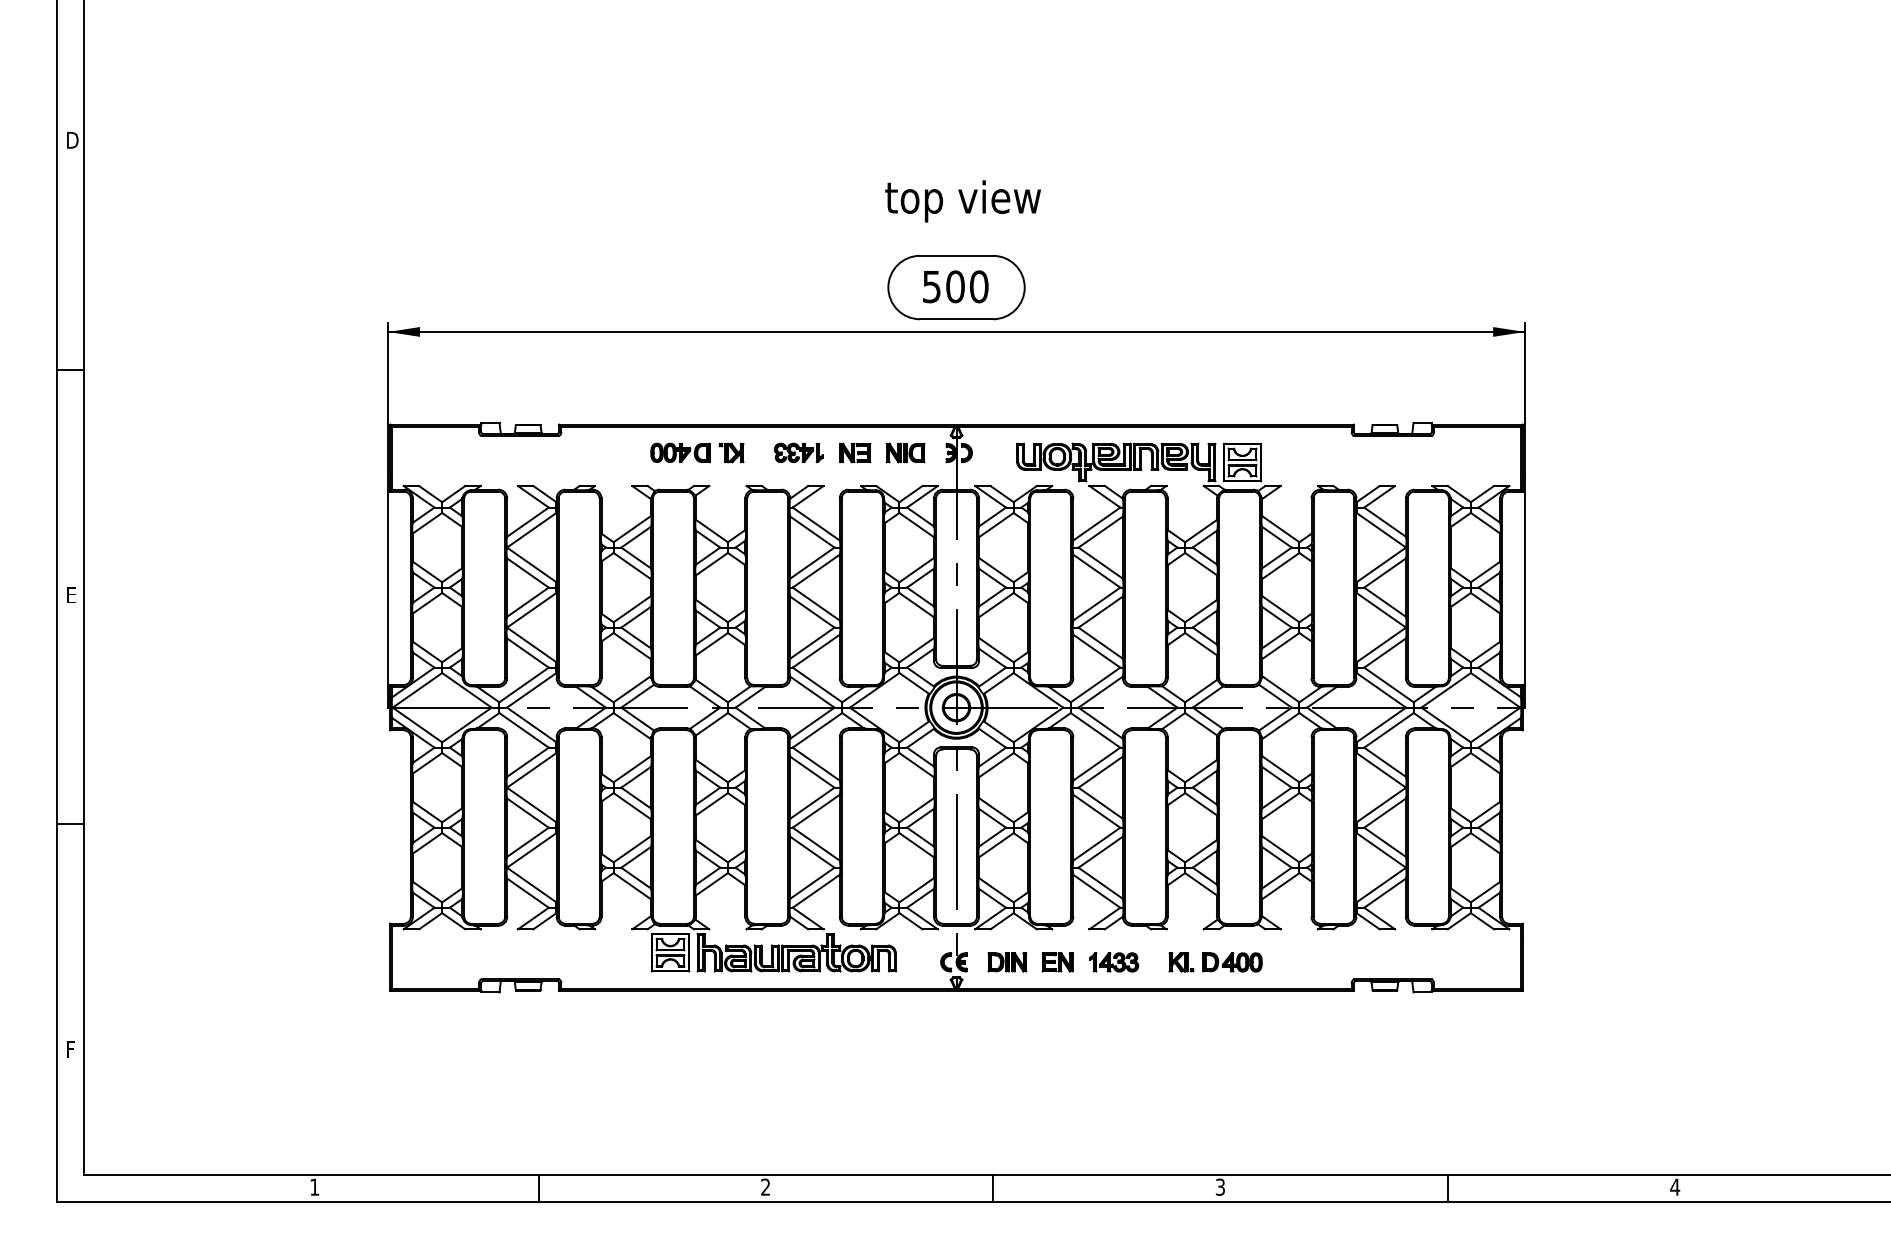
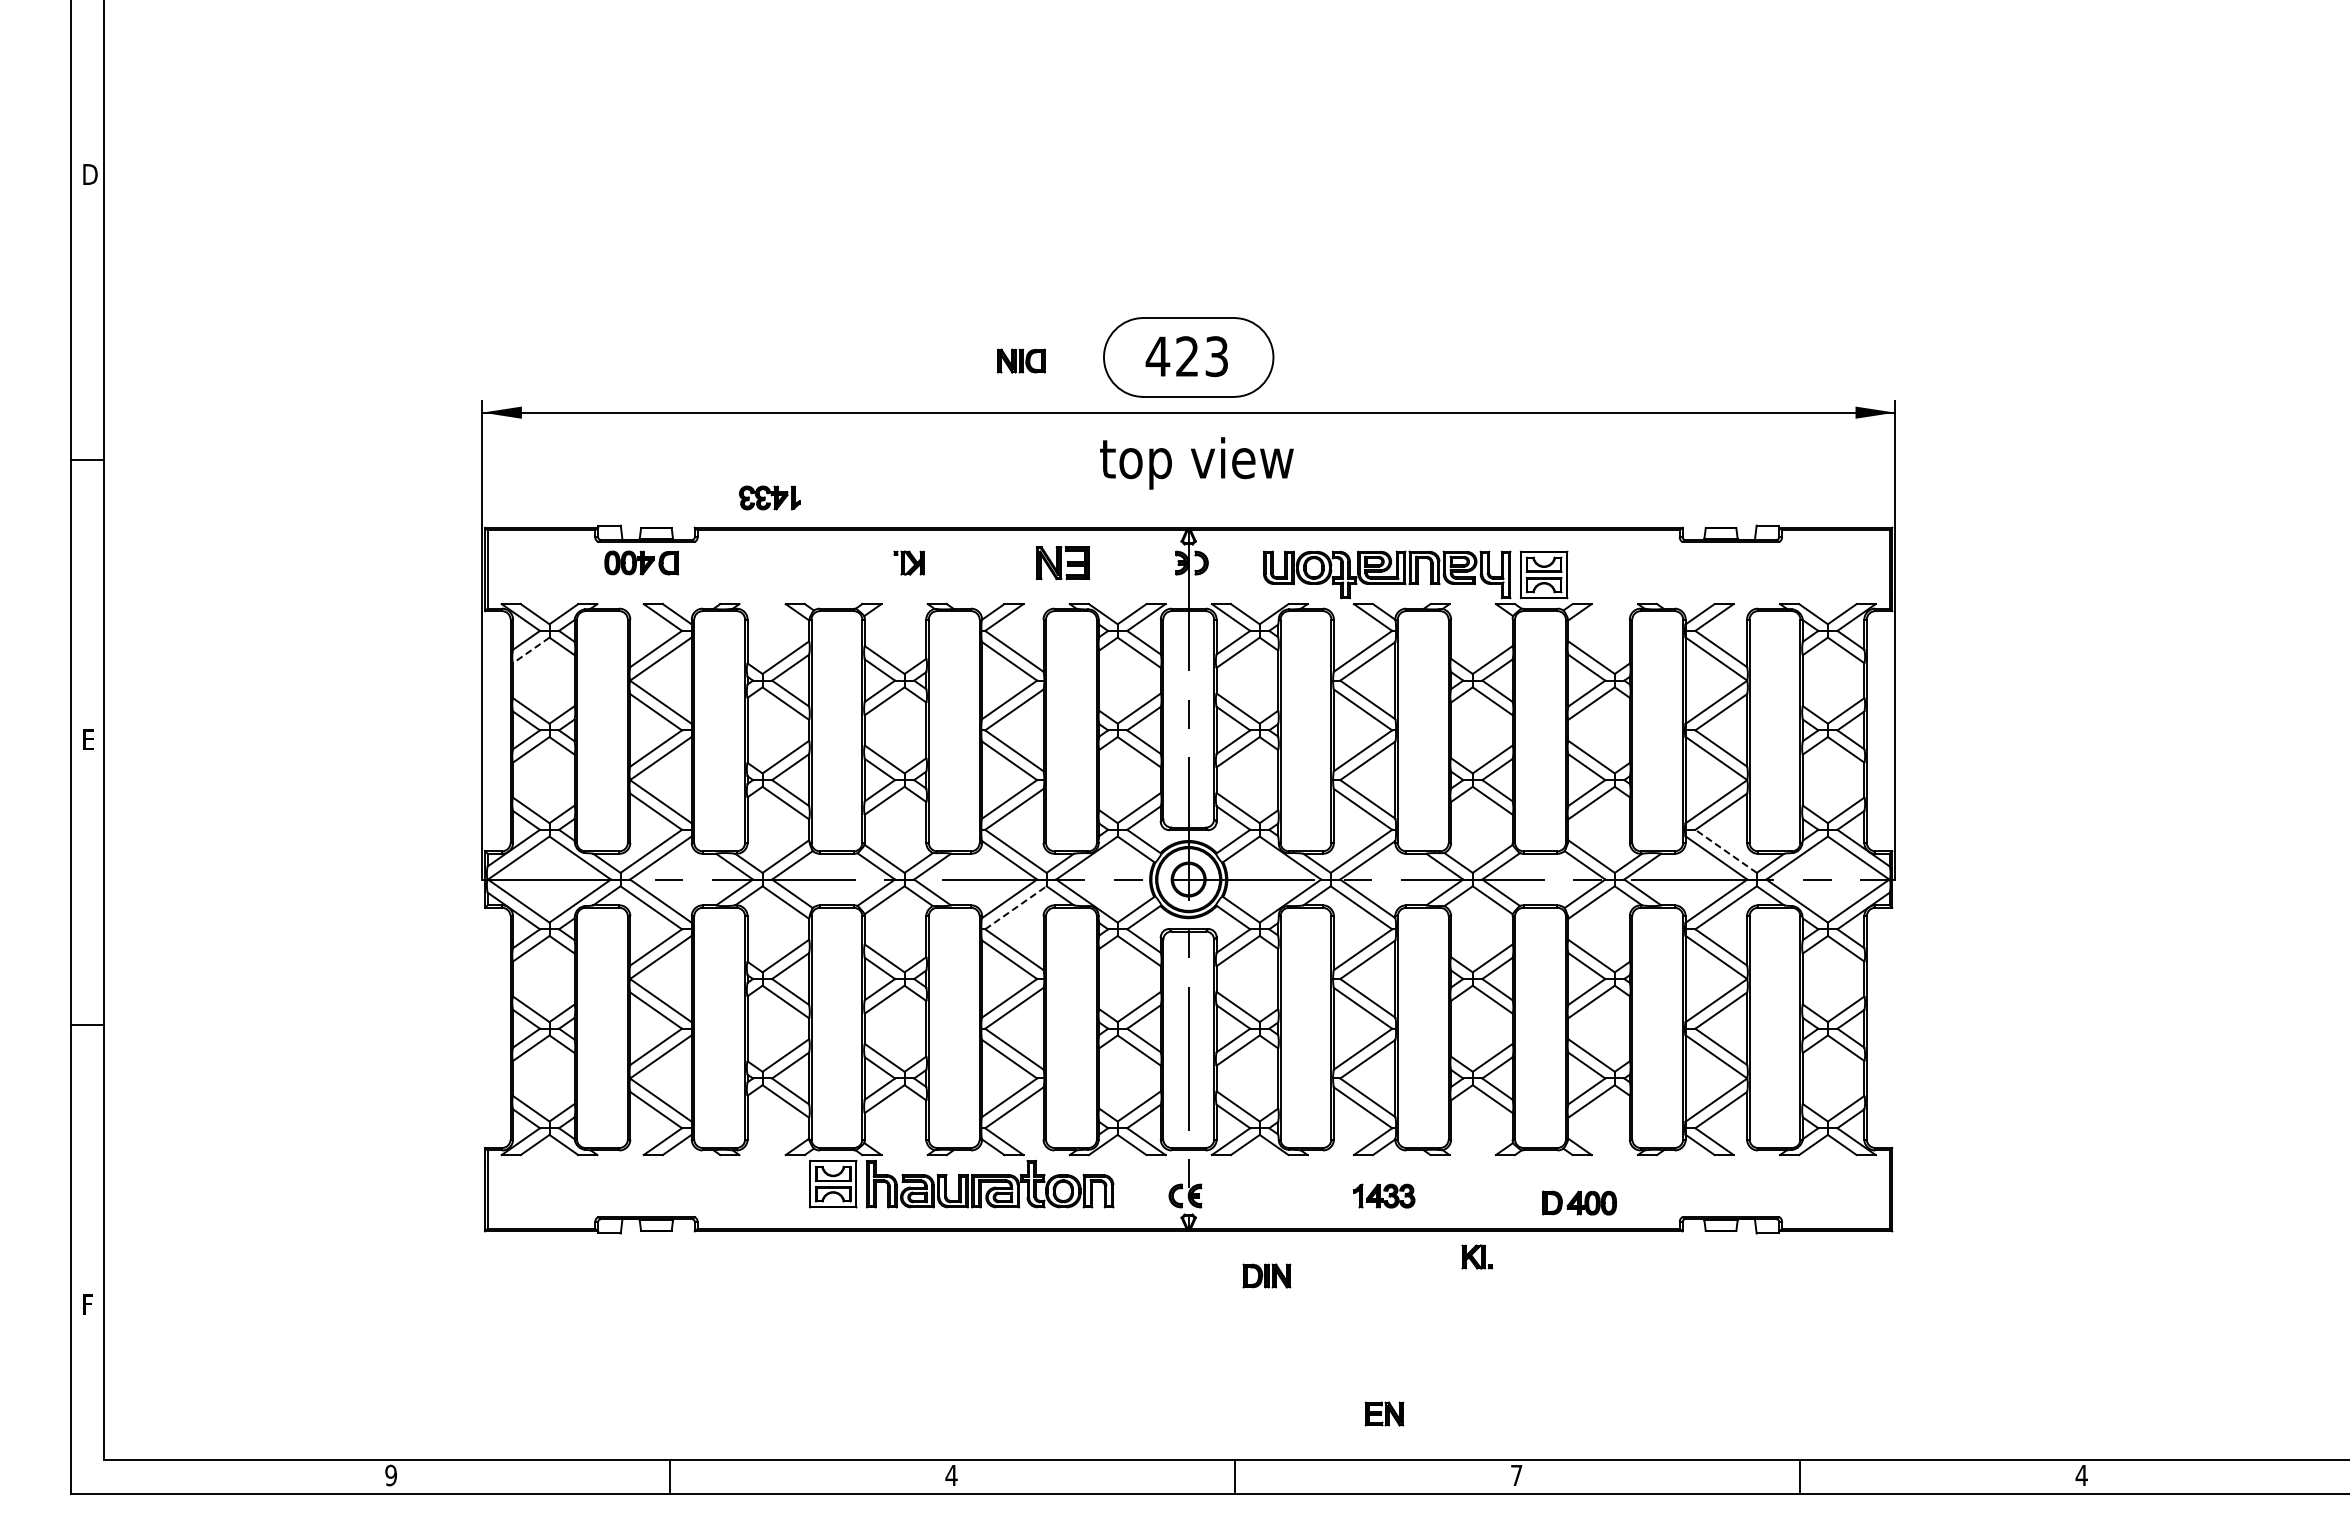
text: (962, 201) -> (1196, 463), moved
text: (954, 286) -> (1186, 356), 500 -> 423
part: (680, 452) -> (641, 562), moved
part: (798, 452) -> (769, 497), moved
part: (854, 452) -> (1062, 562), size x1.4
part: (905, 452) -> (1021, 360), moved
line: (426, 523) -> (530, 650), solid -> dashed
line: (1389, 685) -> (1726, 851), solid -> dashed
line: (817, 730) -> (1015, 907), solid -> dashed
part: (1007, 961) -> (1266, 1275), moved
part: (1057, 961) -> (1384, 1413), moved
part: (1180, 961) -> (1476, 1256), moved
part: (1232, 961) -> (1579, 1202), moved
text: (765, 1186) -> (951, 1474), 2 -> 4
text: (314, 1187) -> (390, 1475), 1 -> 9
text: (1220, 1187) -> (1516, 1475), 3 -> 7

